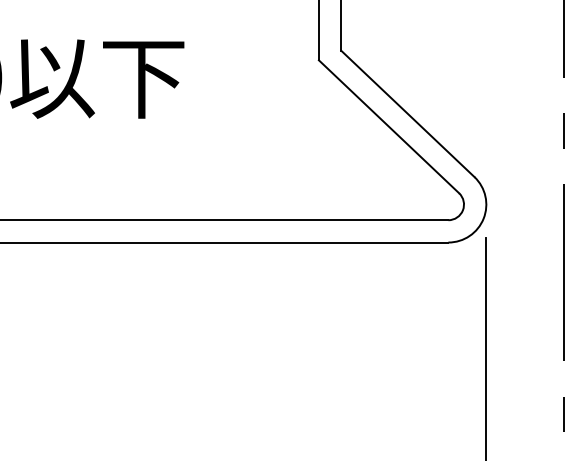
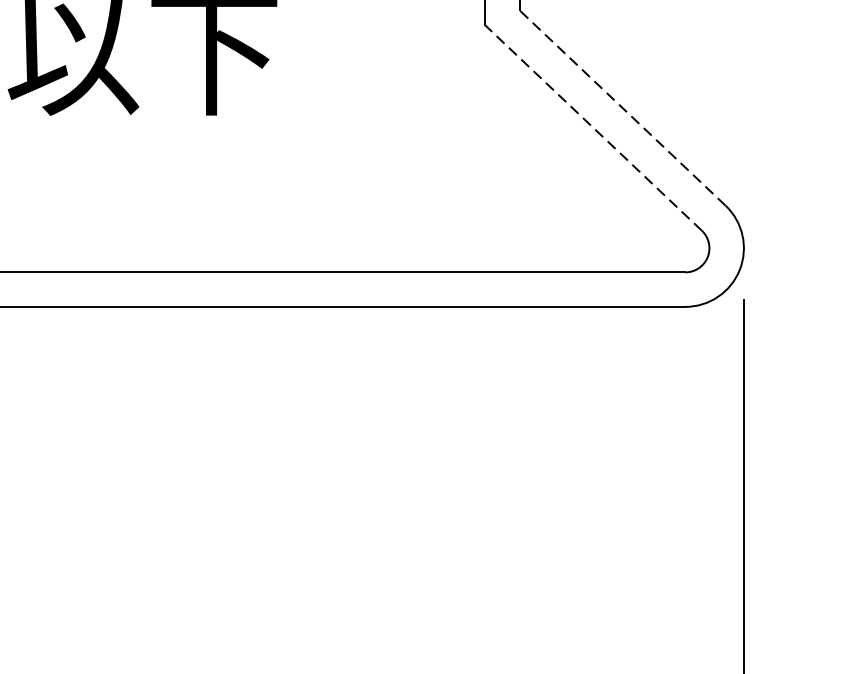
line: (407, 113) -> (622, 107), solid -> dashed
line: (389, 126) -> (594, 127), solid -> dashed

